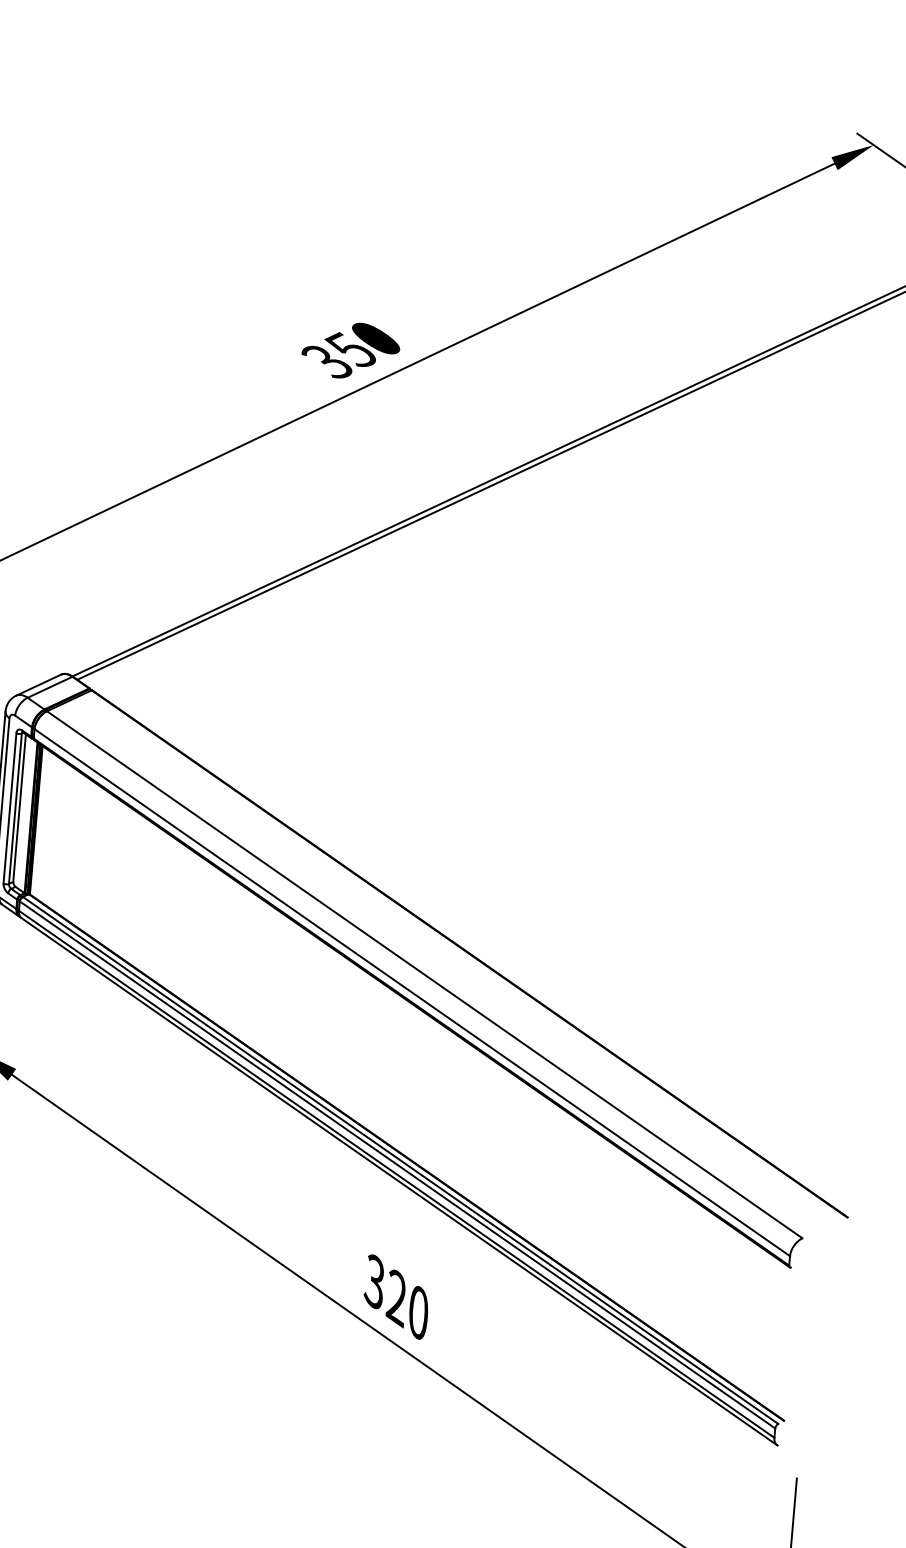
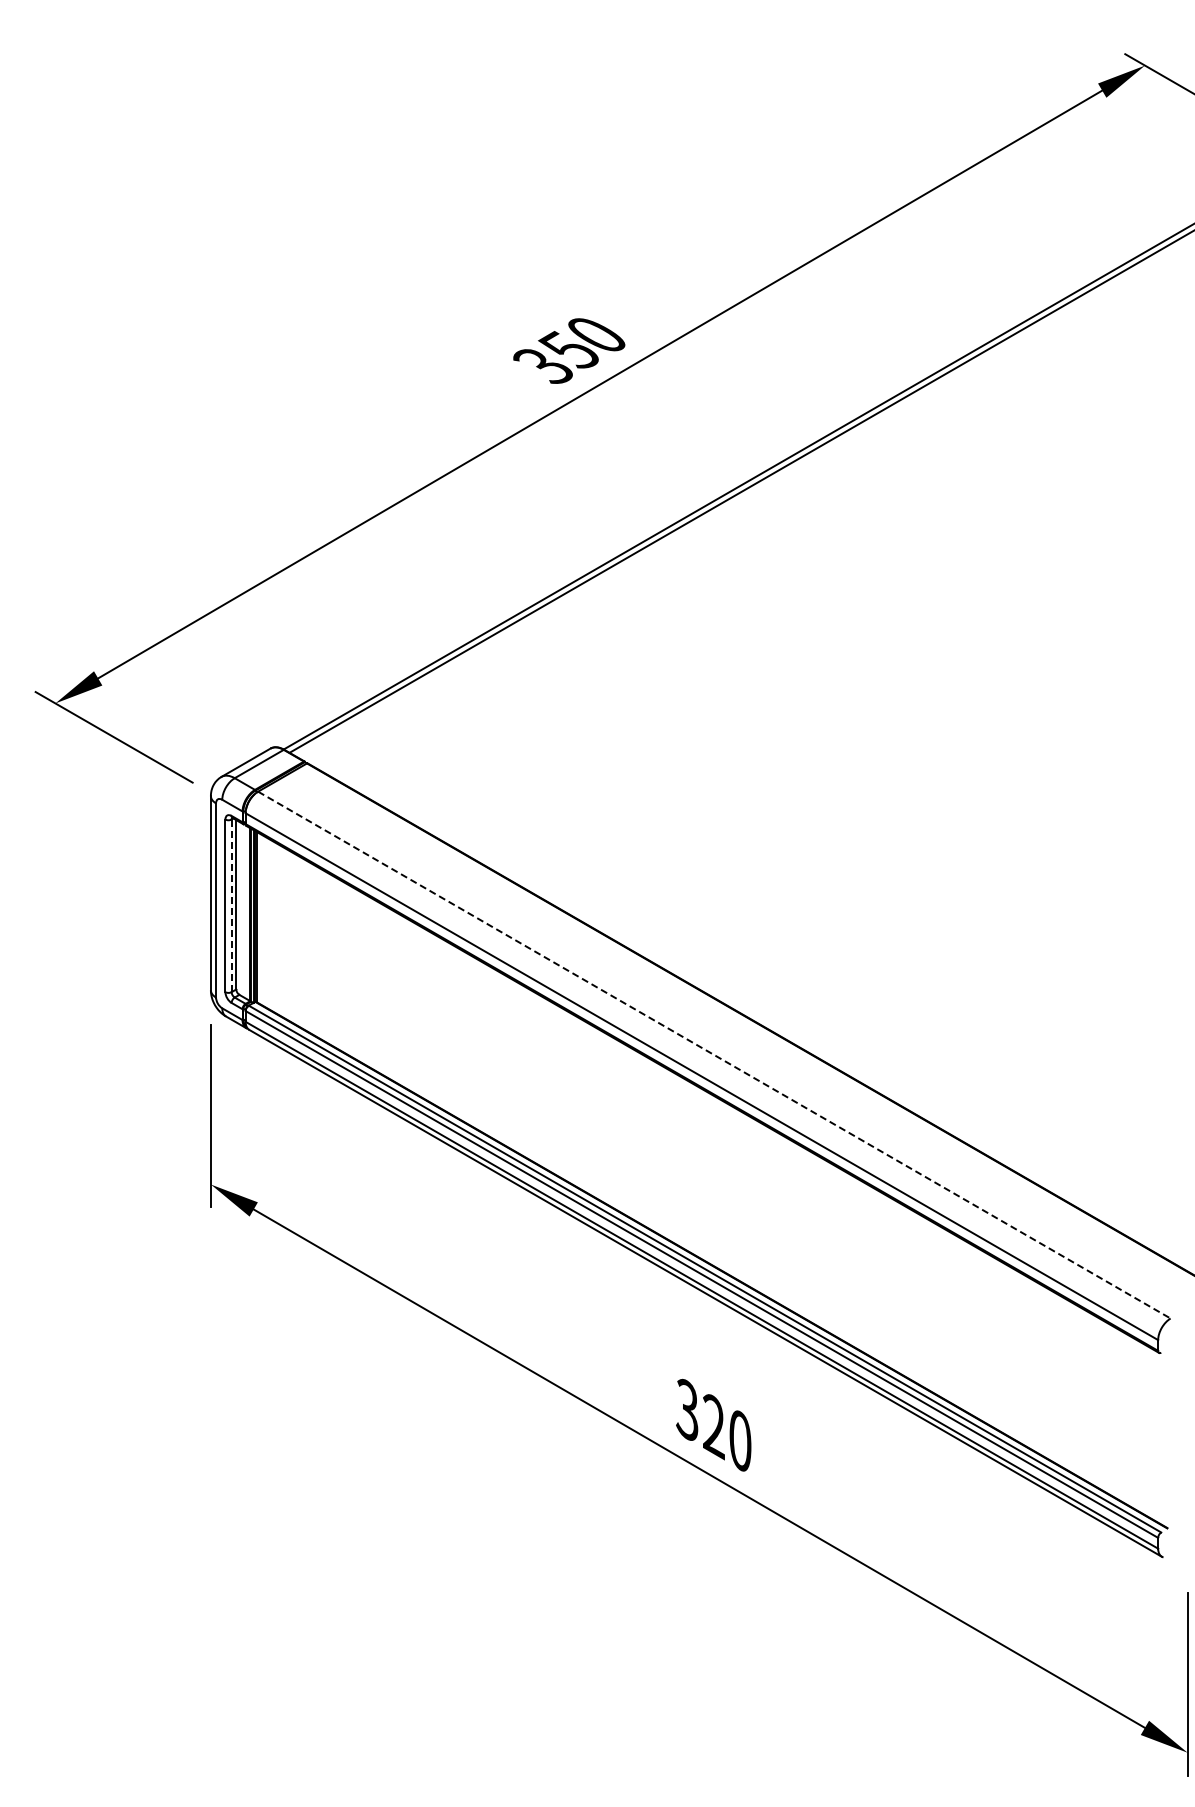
line: (15, 808) -> (231, 905), solid -> dashed
line: (424, 975) -> (714, 1055), solid -> dashed

